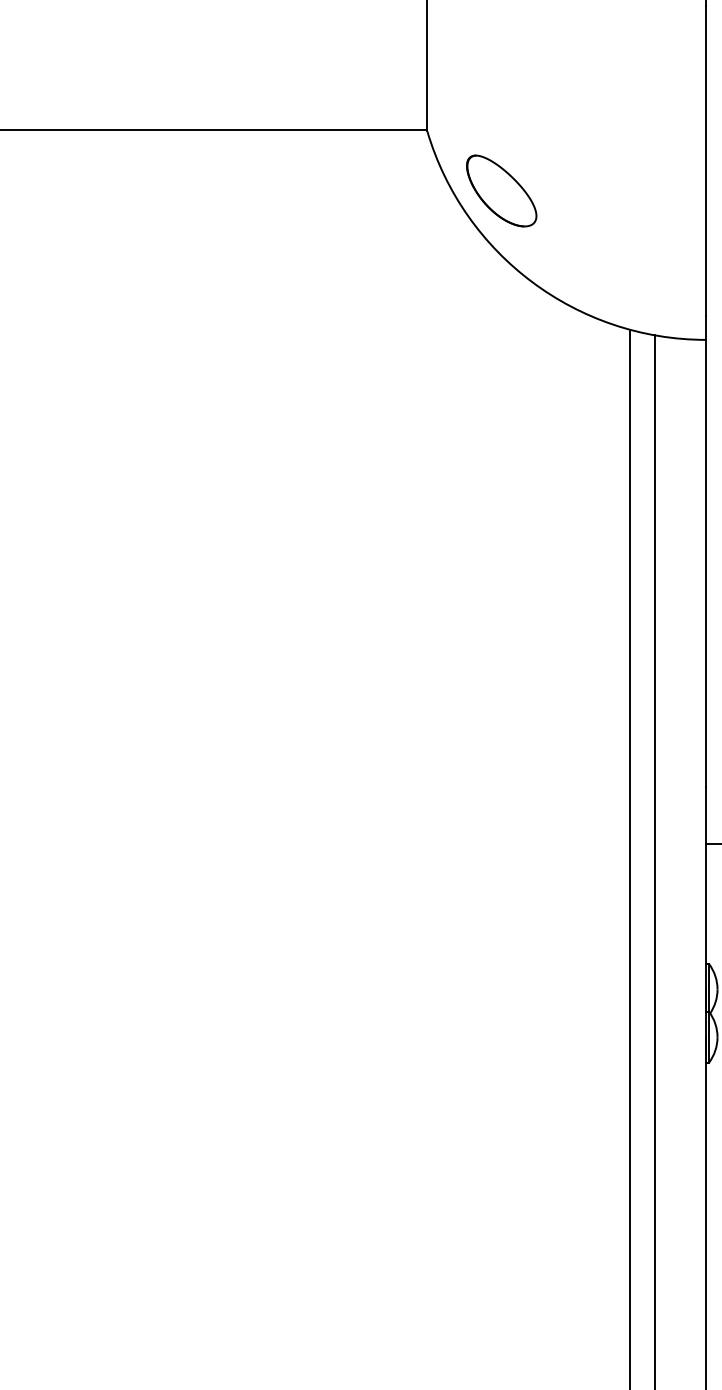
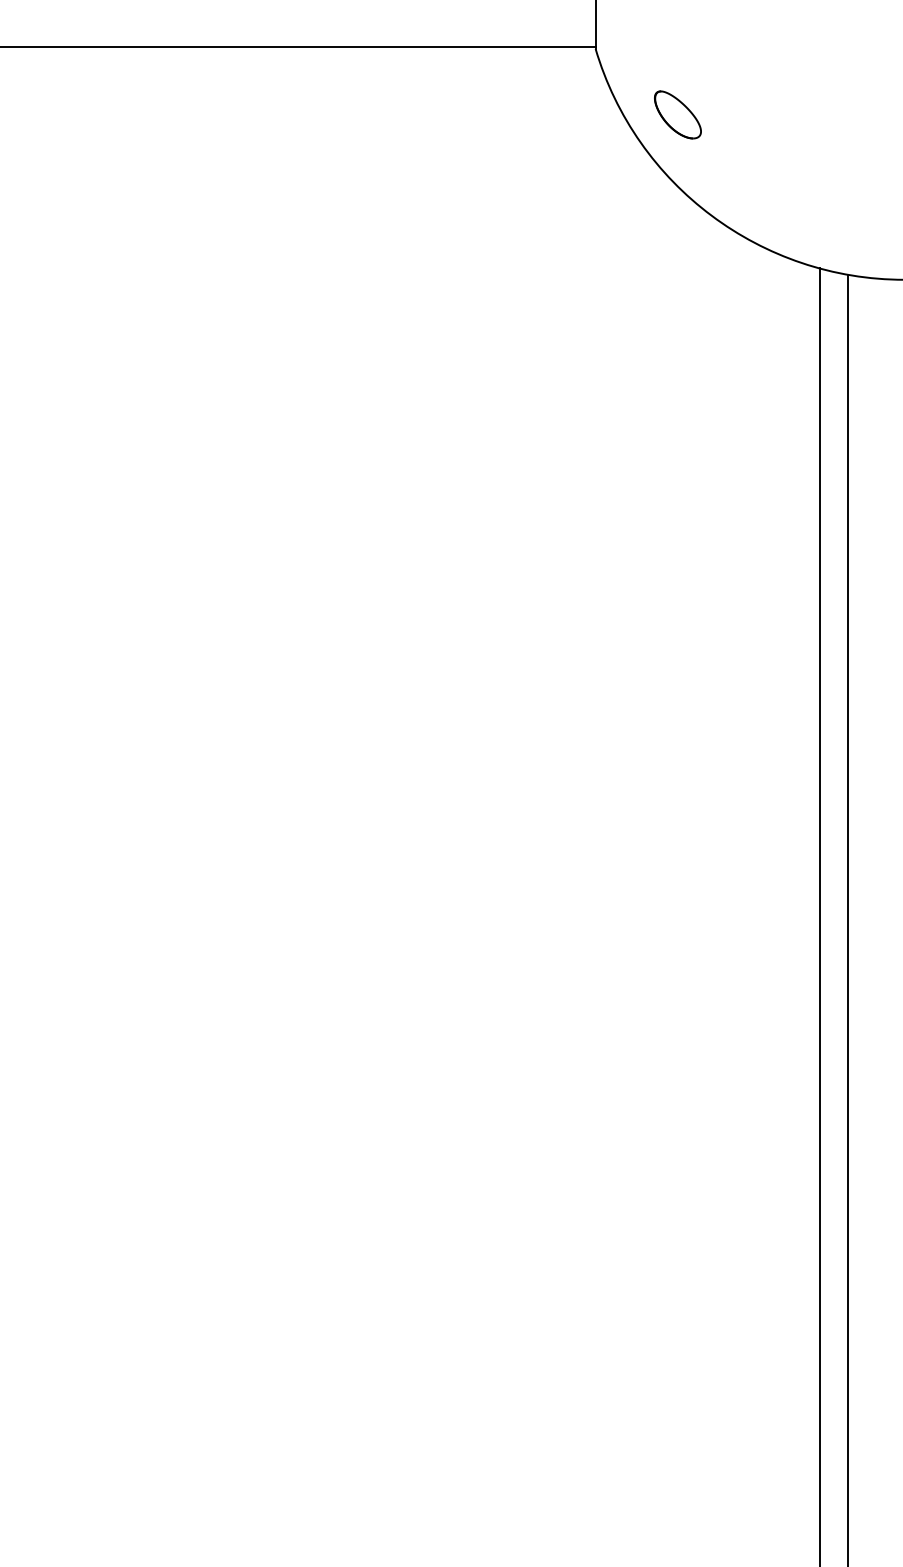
part: (501, 190) -> (677, 114), size x0.6

